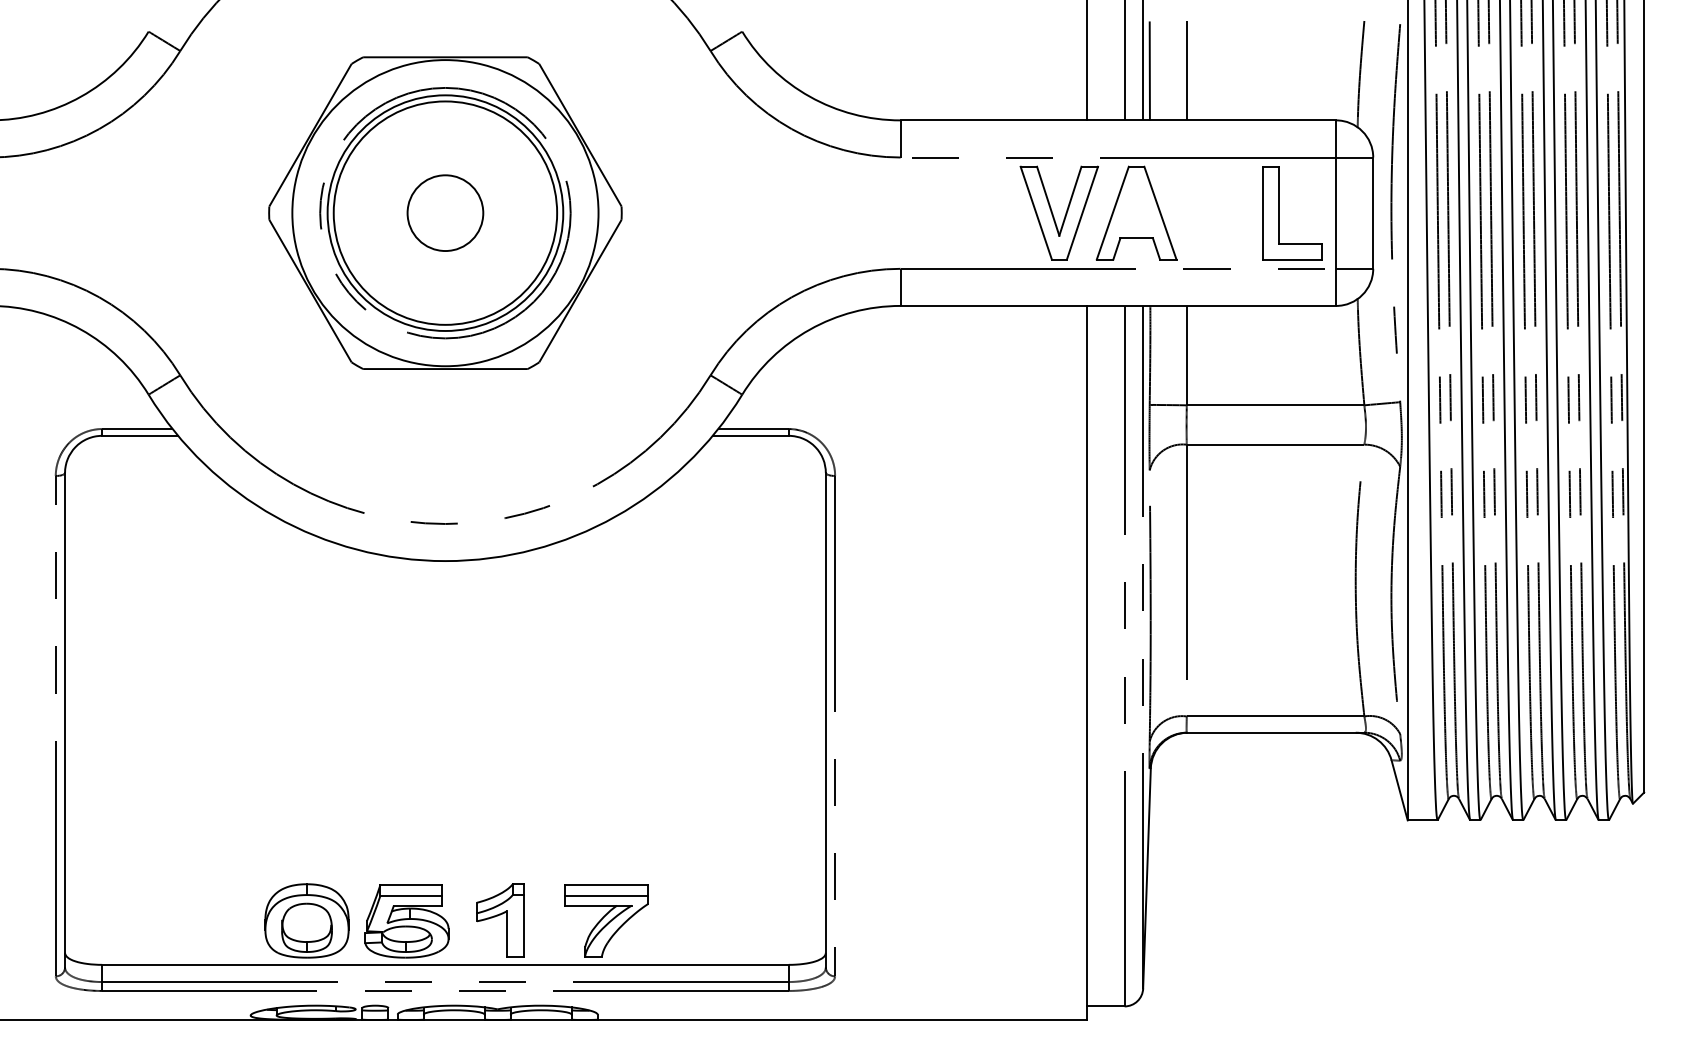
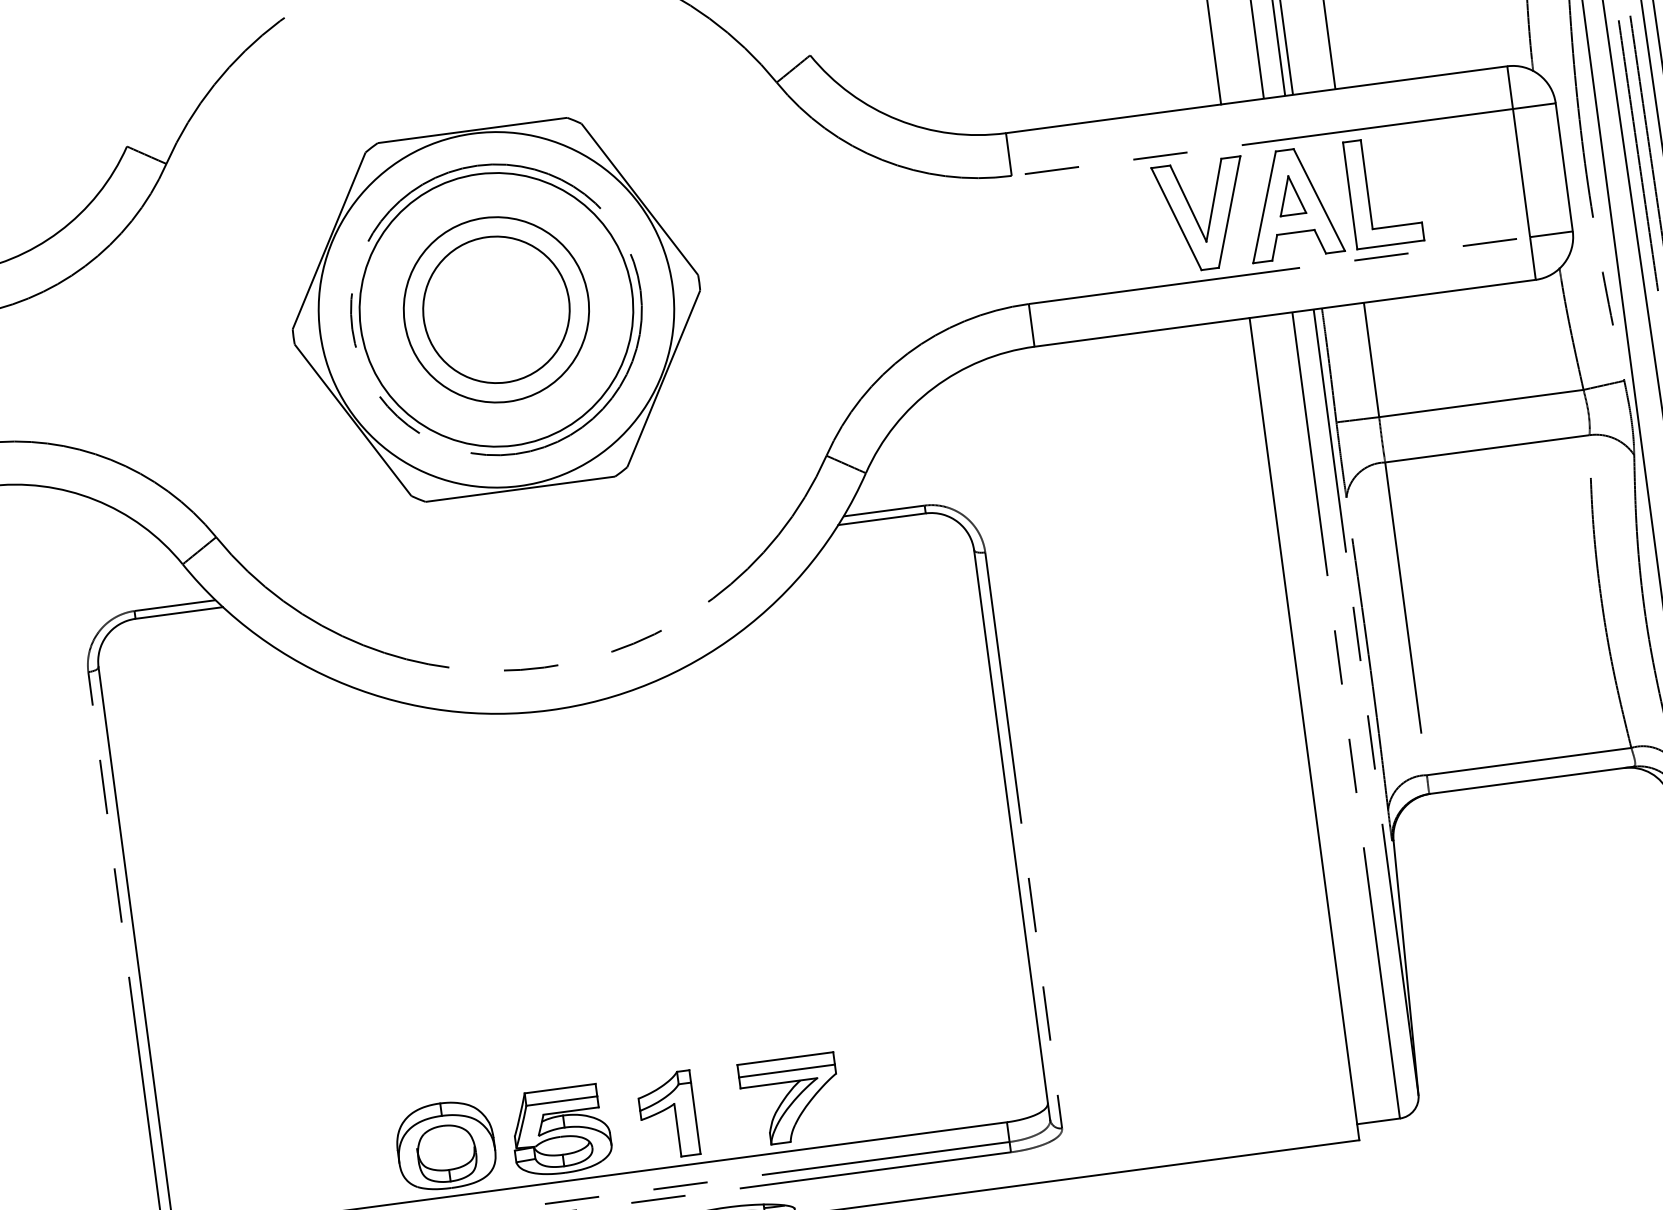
part: (1136, 205) -> (1290, 194), added
circle: (445, 212) -> (496, 309), size x0.71
circle: (445, 213) -> (496, 310), size x1.67
part: (1279, 213) -> (1368, 193), moved

